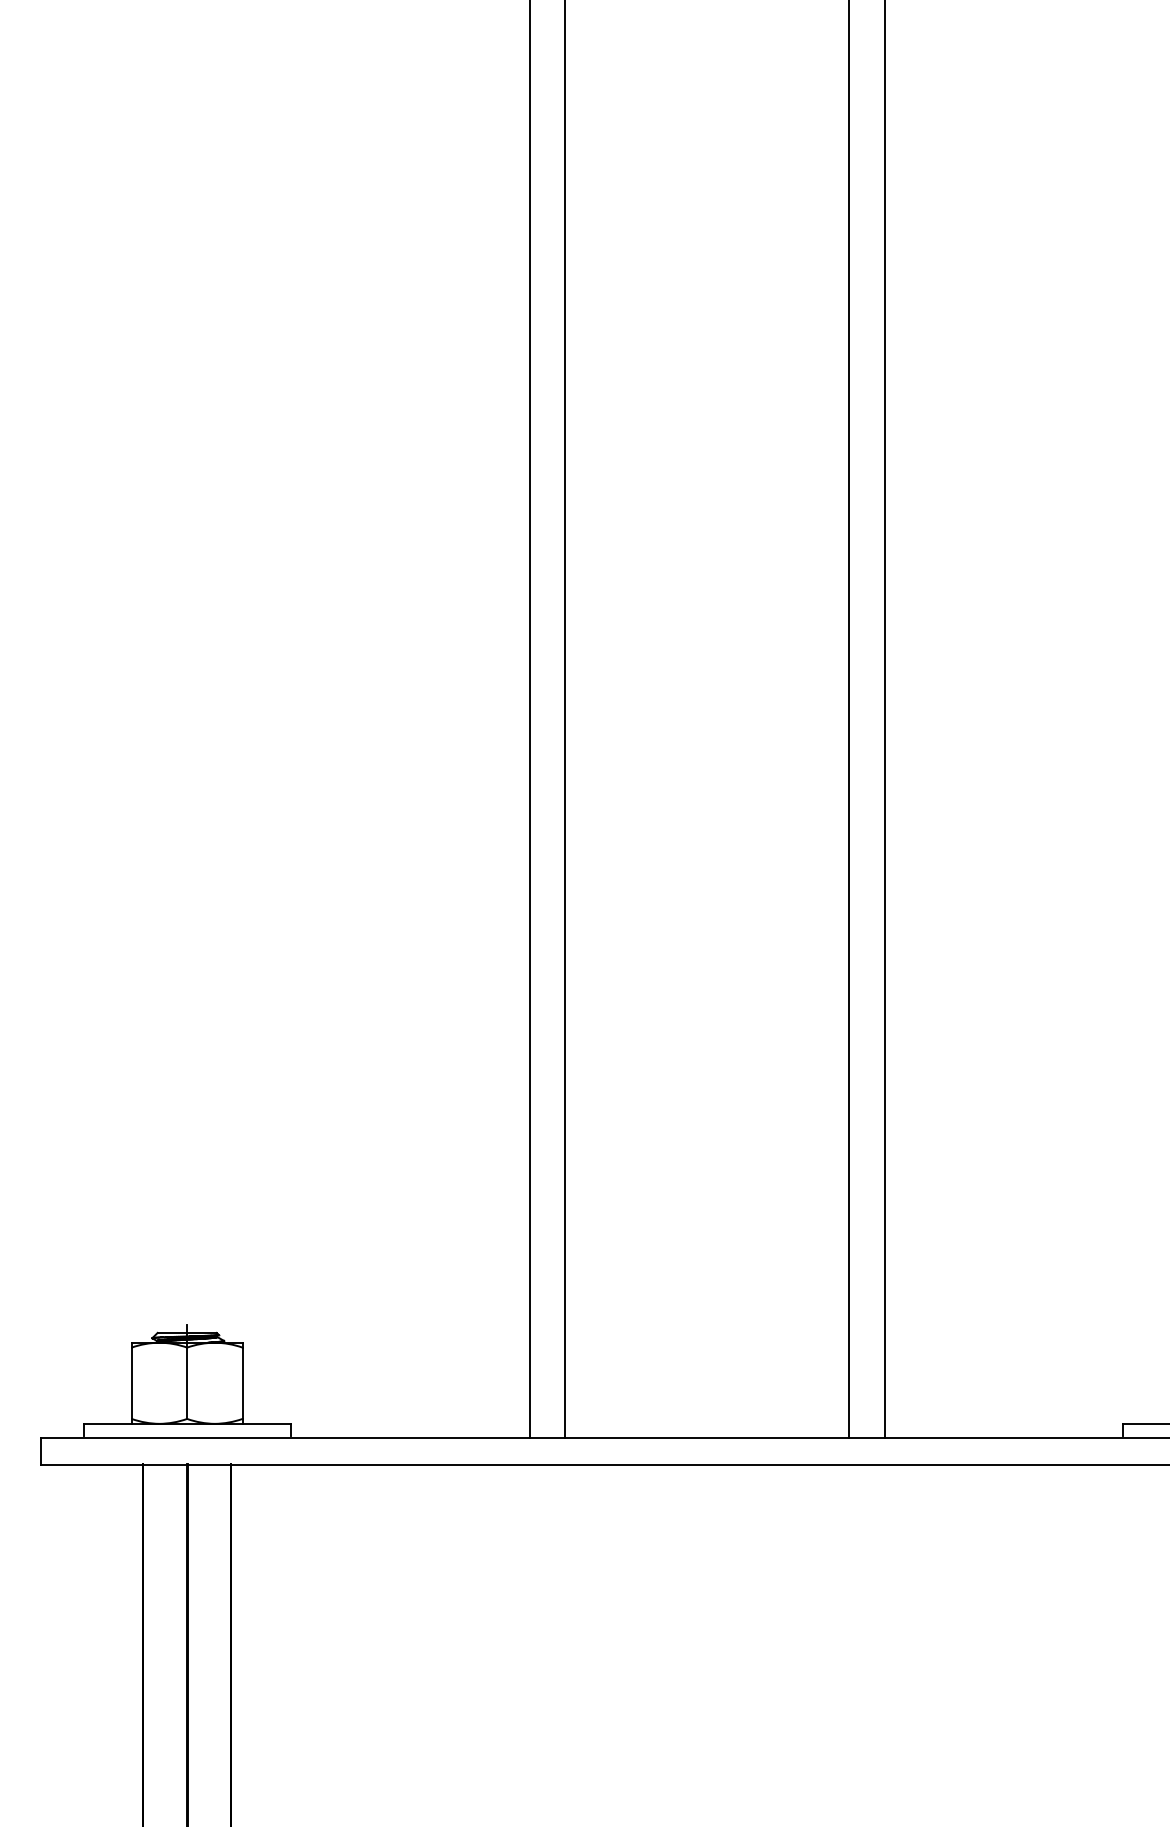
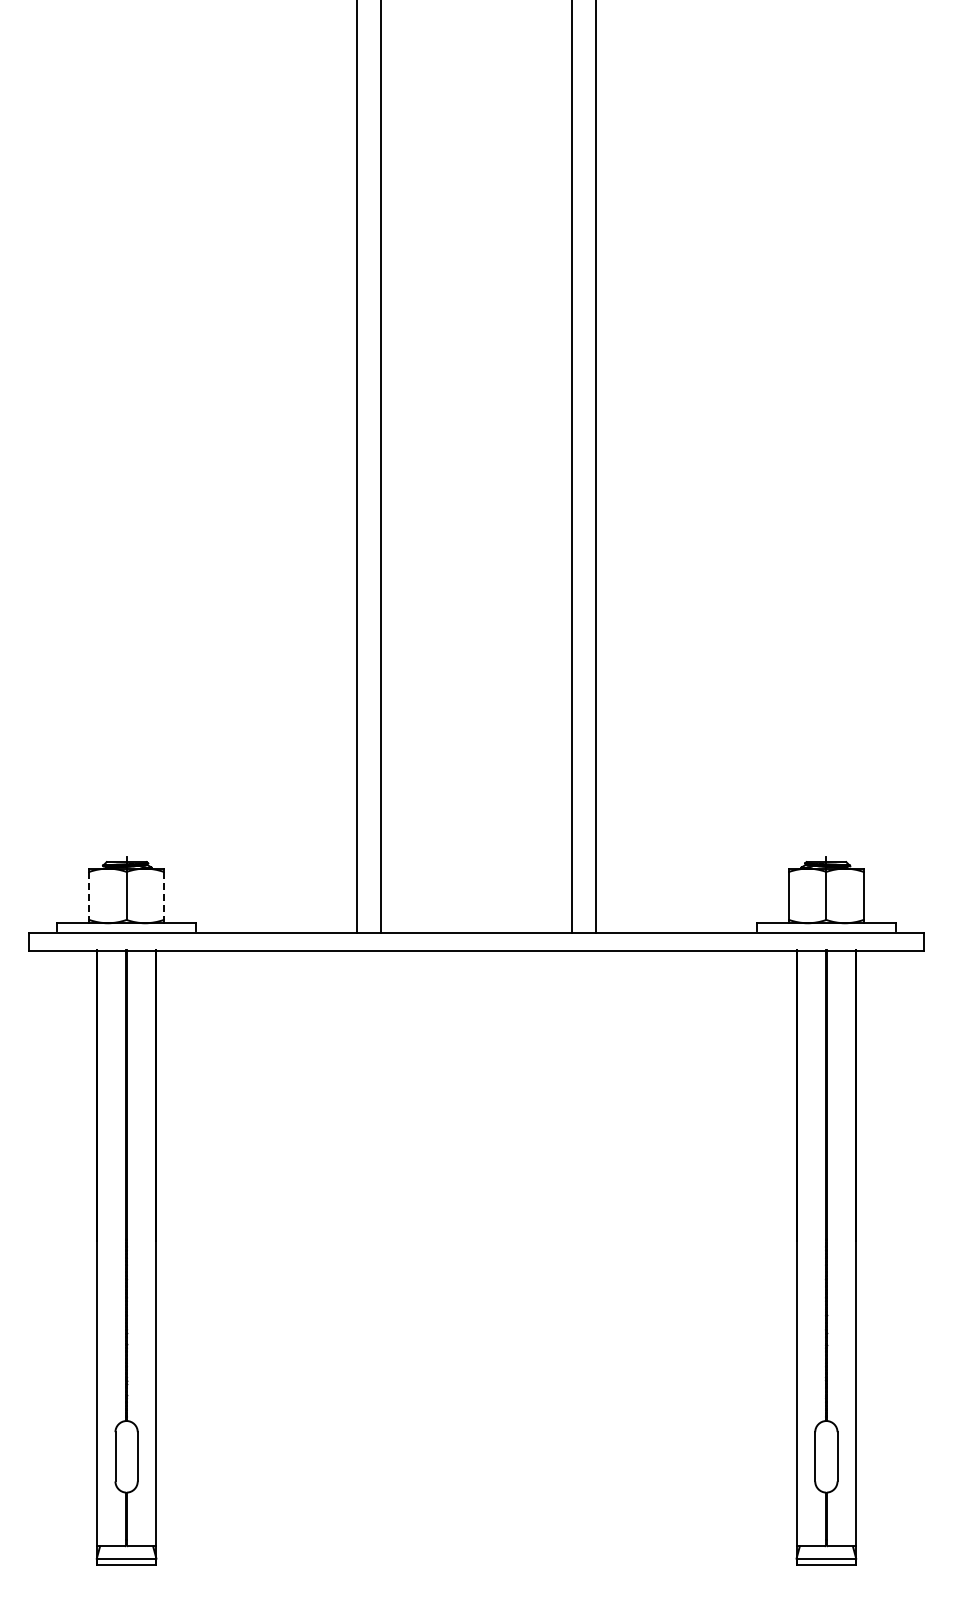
line: (132, 1384) -> (89, 896), solid -> dashed
line: (241, 1384) -> (163, 896), solid -> dashed

